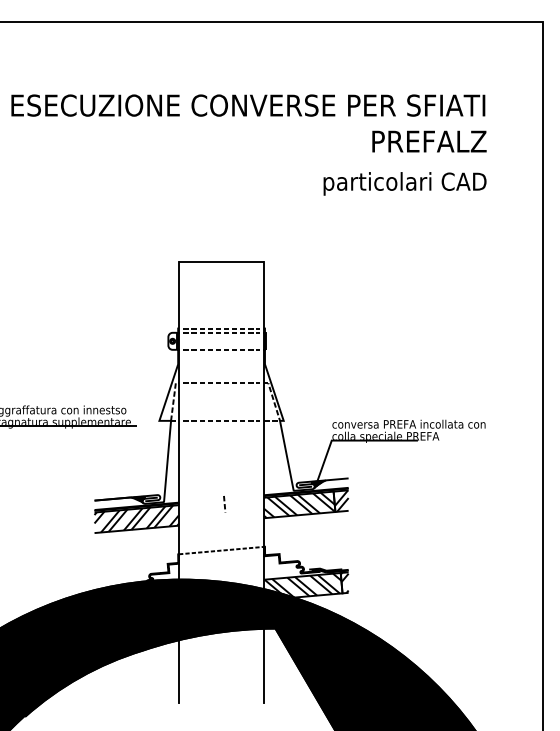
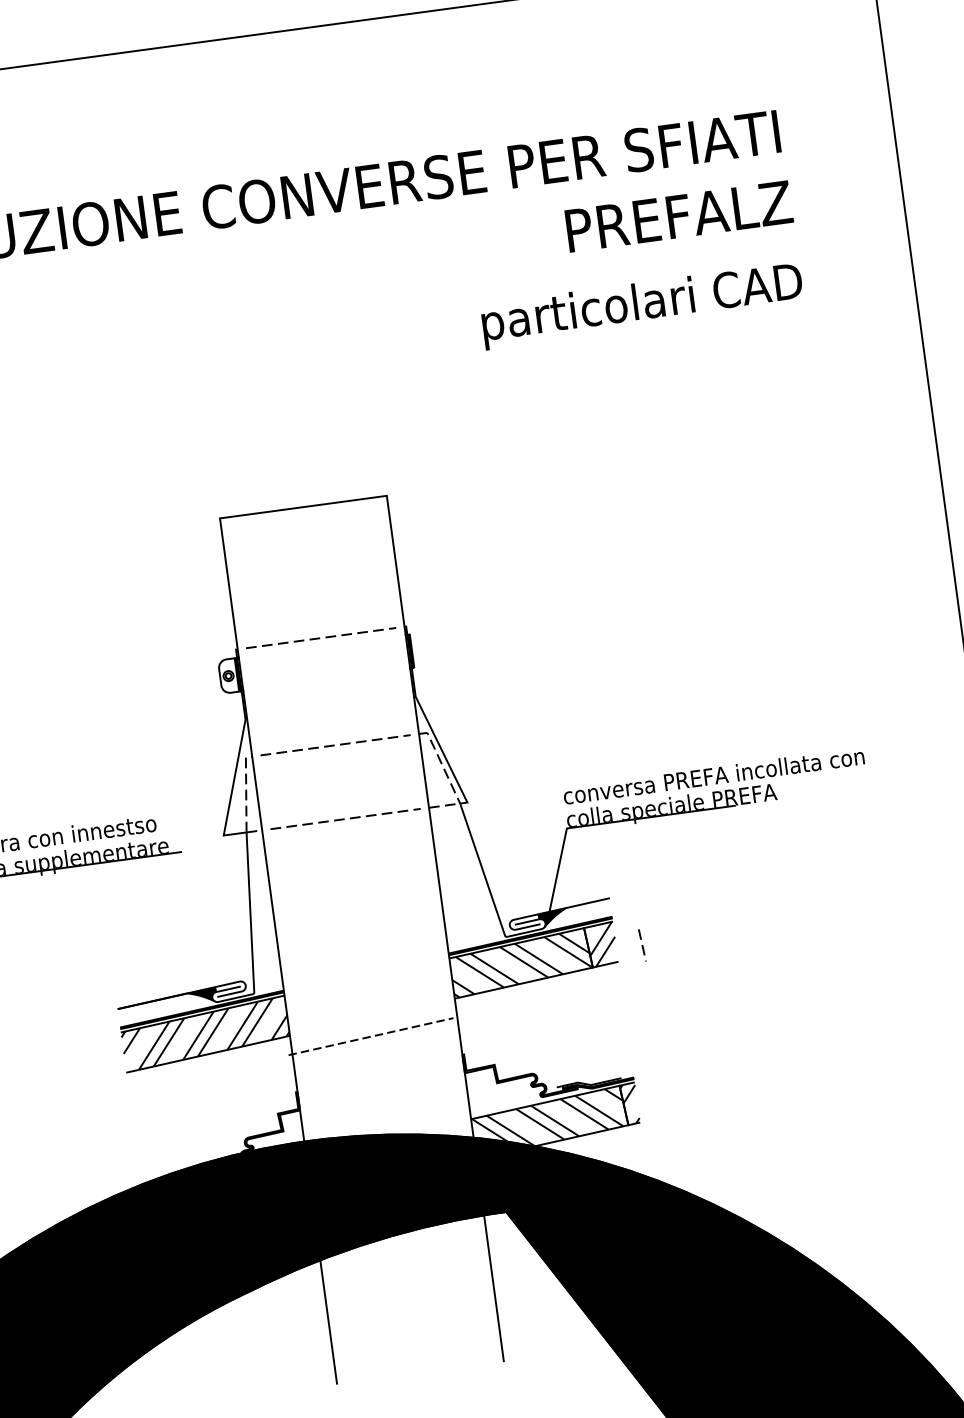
line: (221, 332) -> (322, 645), removed
line: (221, 349) -> (326, 679), removed
line: (224, 504) -> (642, 945), moved
line: (221, 550) -> (370, 1036), moved

